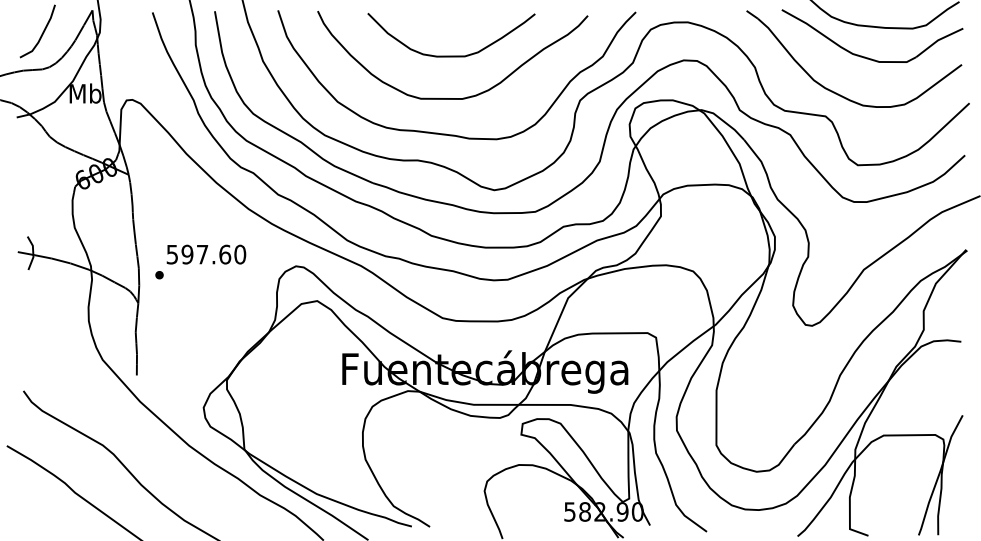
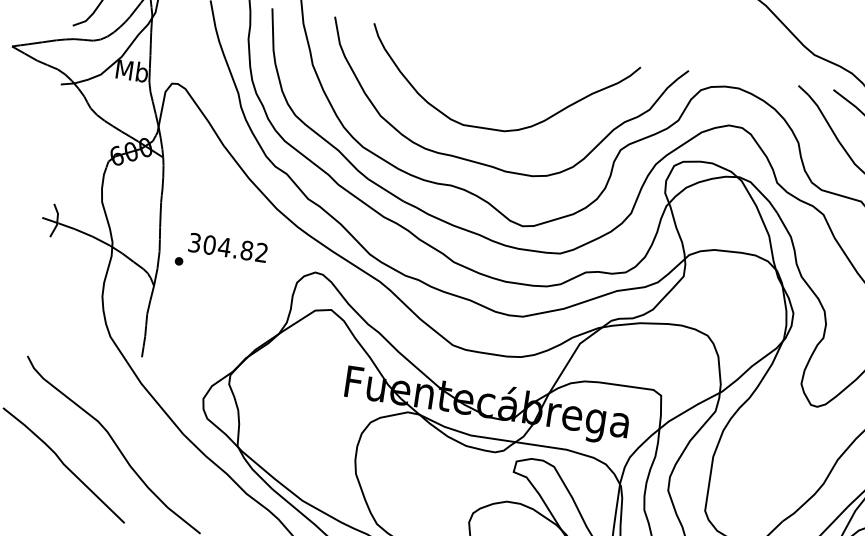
curve: (451, 55) -> (499, 86), removed
text: (206, 254) -> (228, 247), 597.60 -> 304.82

